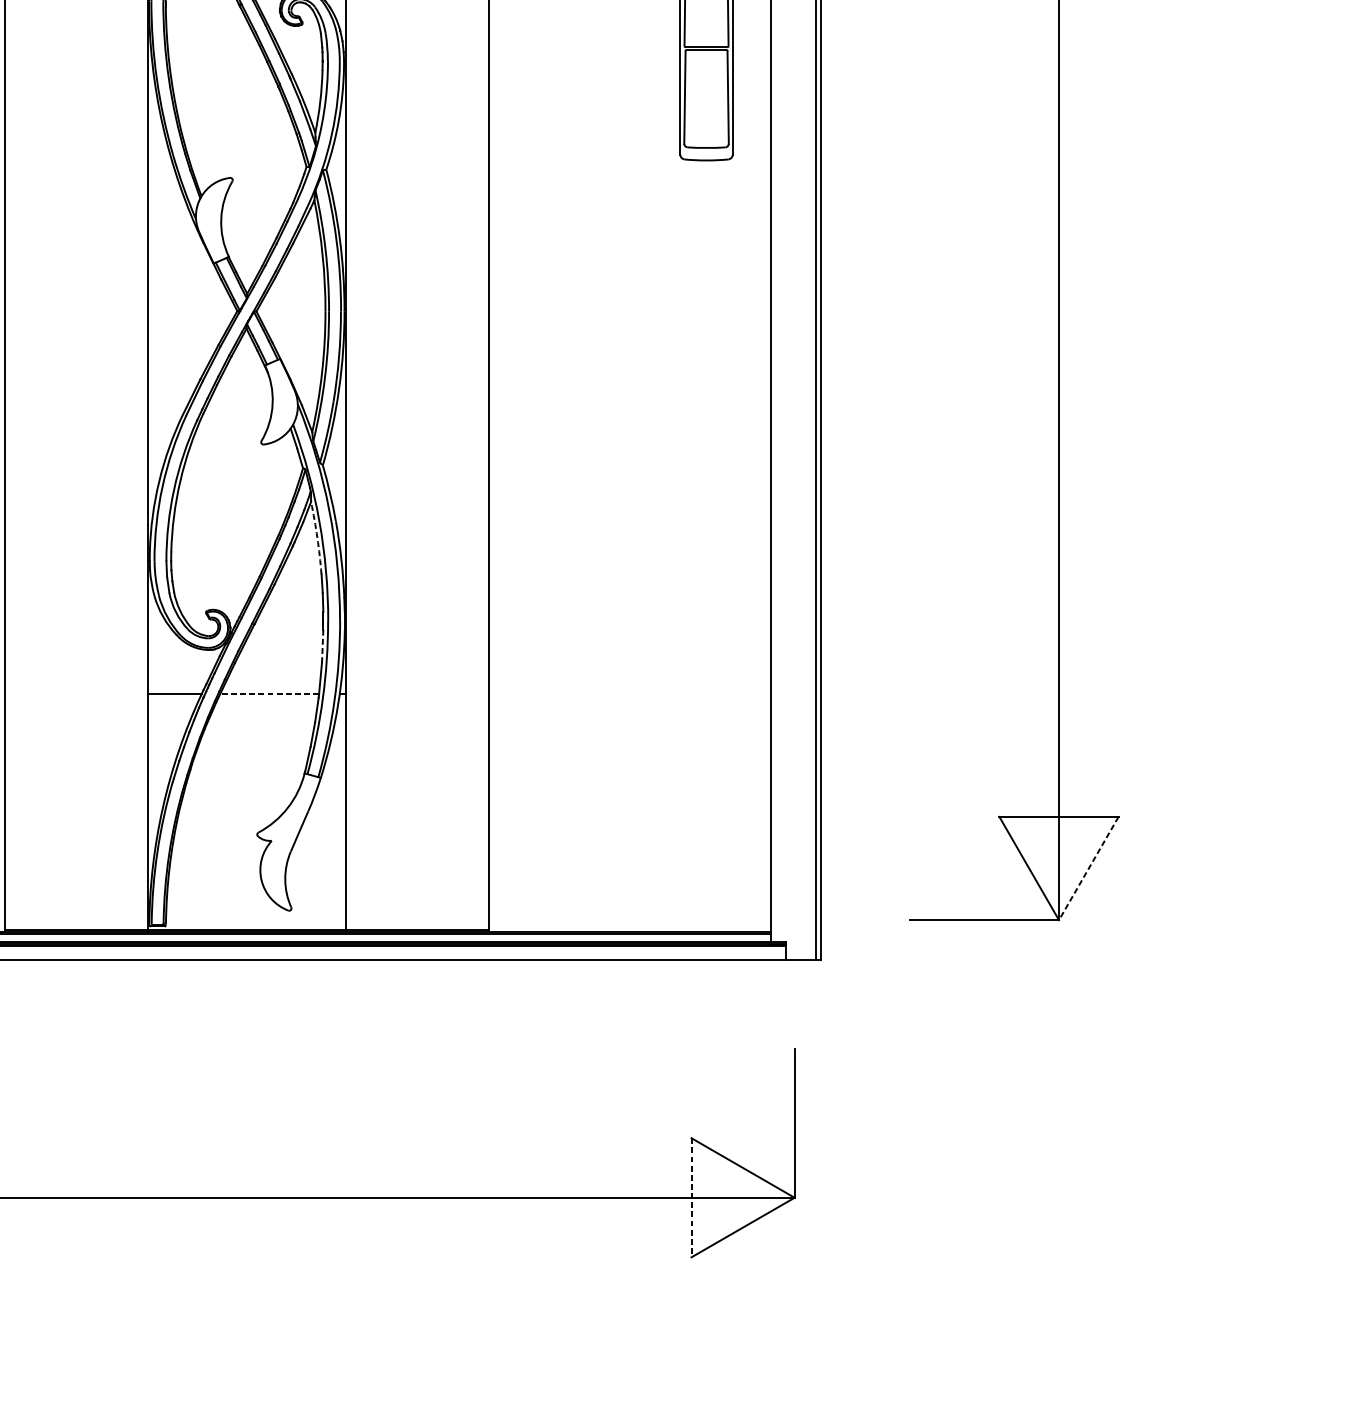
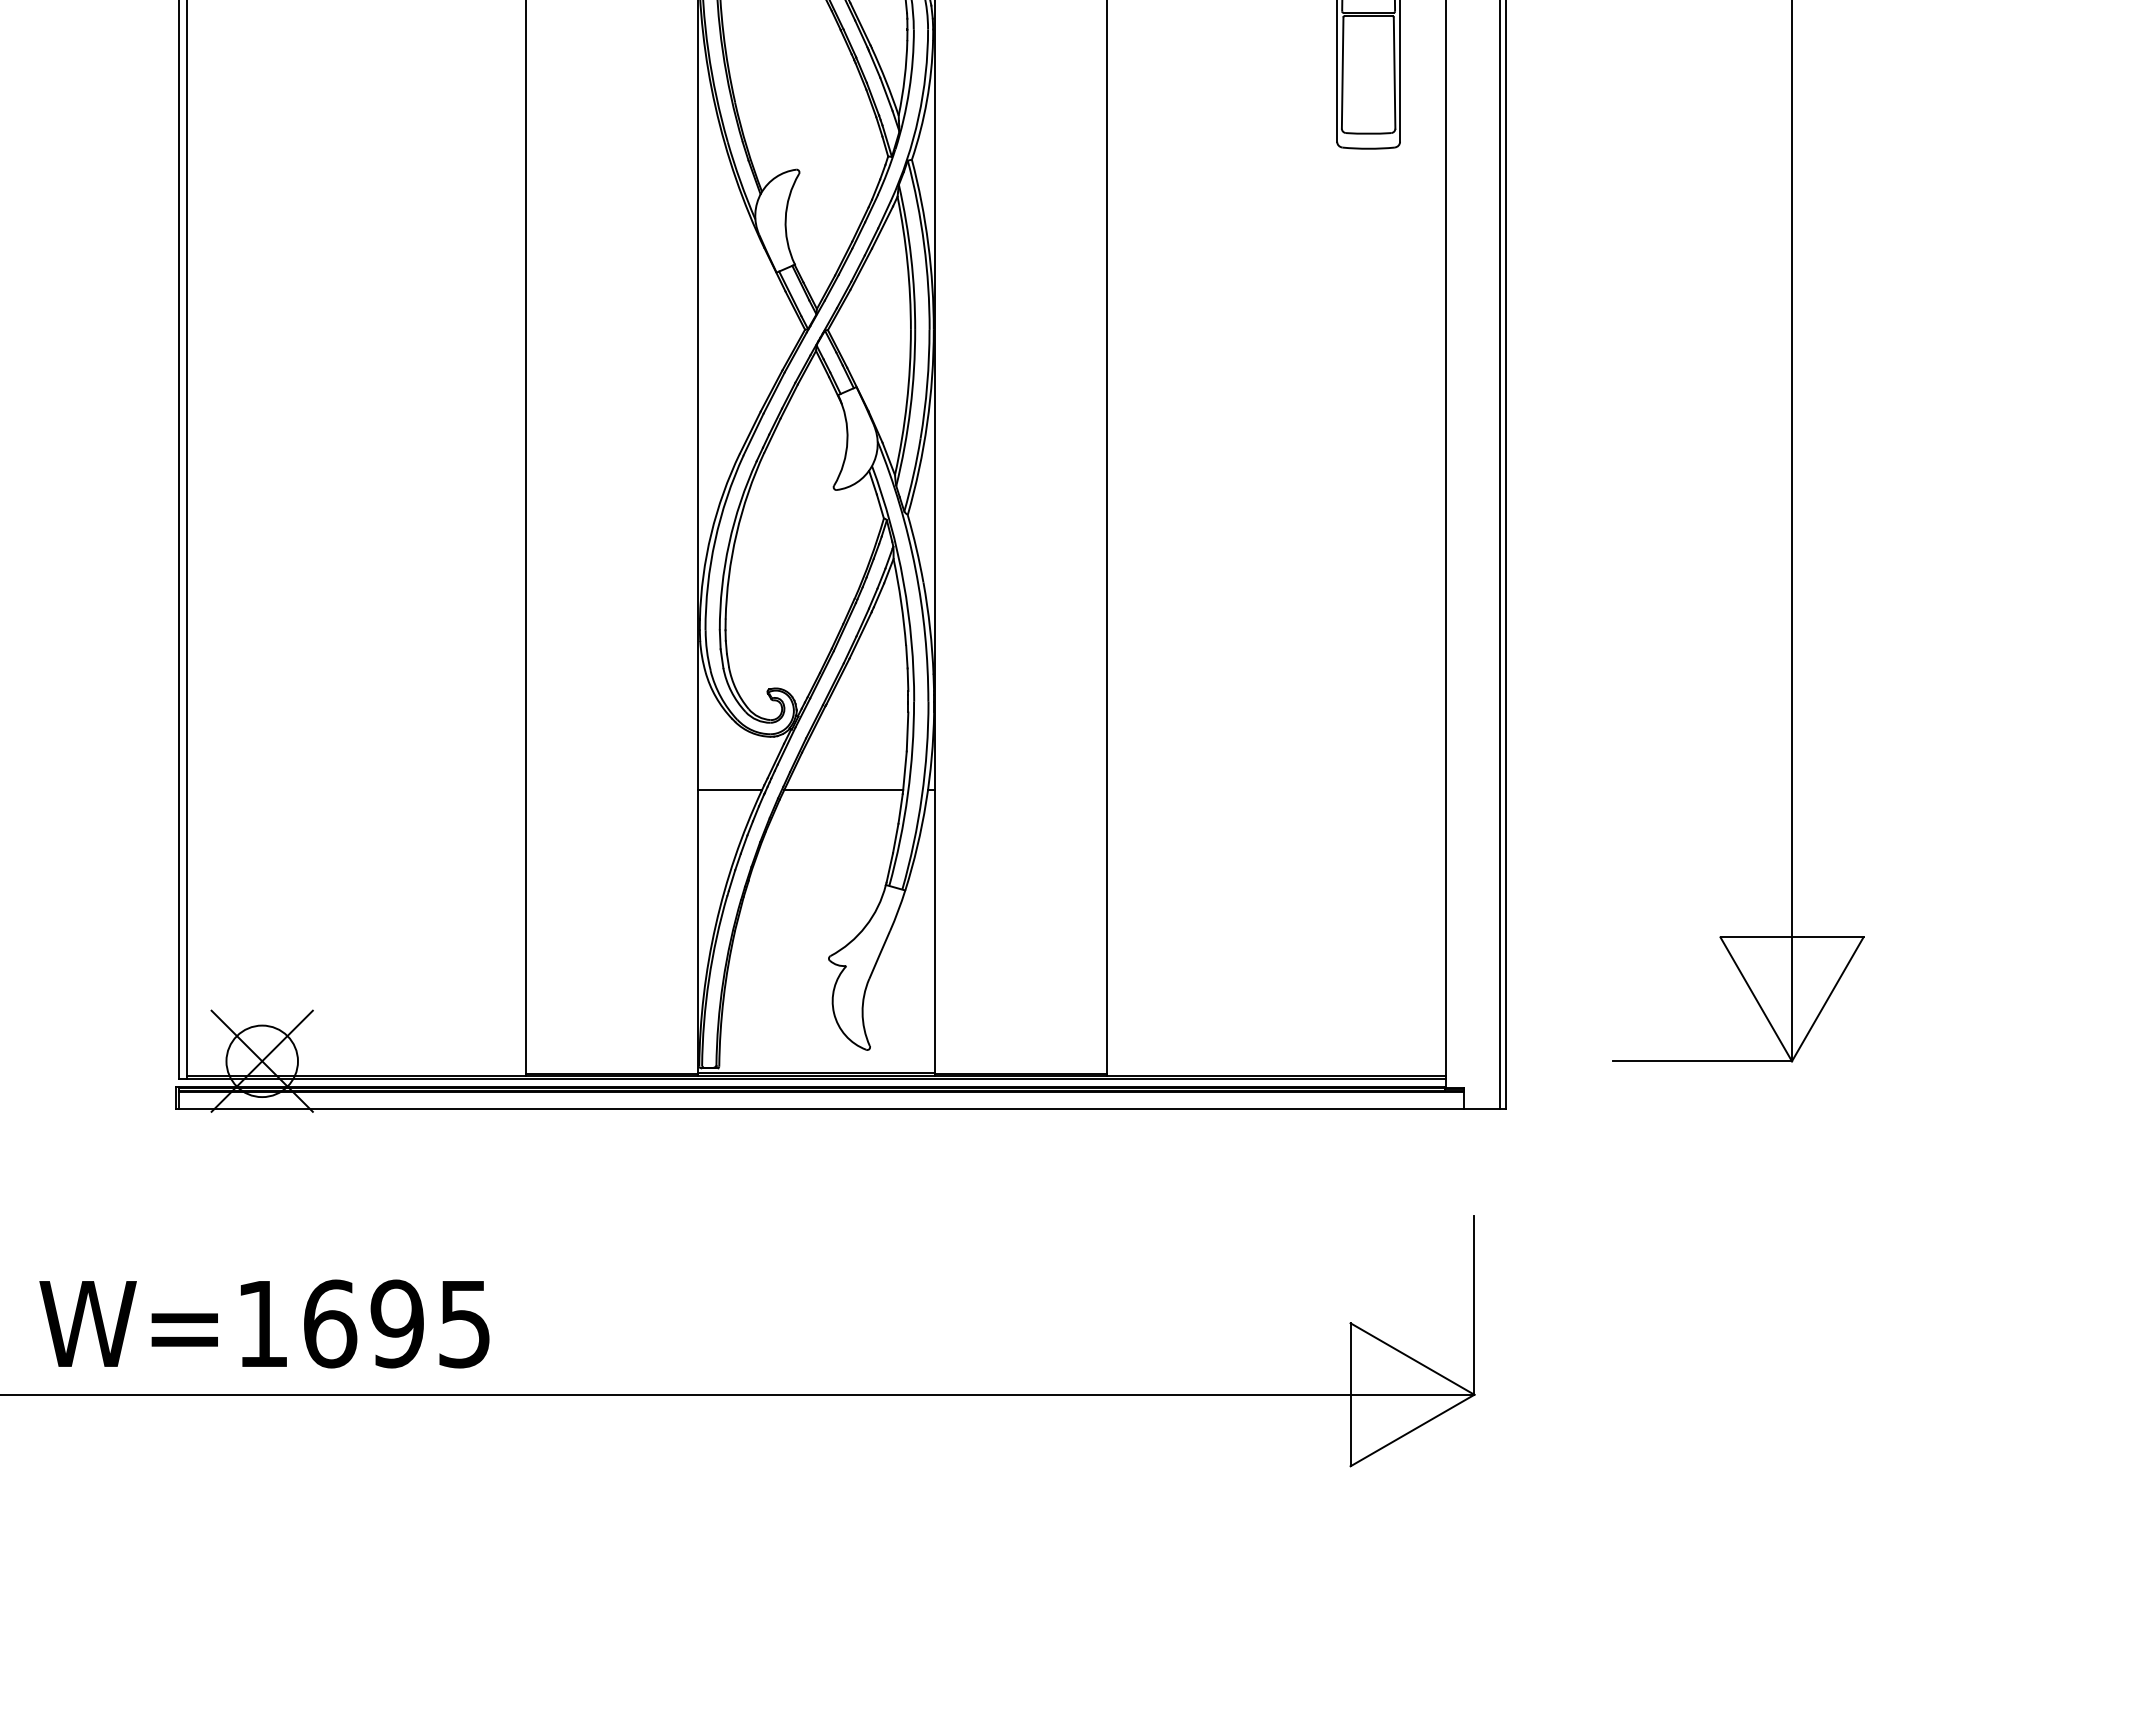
arc: (317, 538) -> (901, 602), dashed -> solid
line: (322, 646) -> (907, 732), dashed -> solid
line: (269, 693) -> (843, 789), dashed -> solid
line: (1088, 868) -> (1827, 999), dashed -> solid
line: (691, 1197) -> (1350, 1394), dashed -> solid

